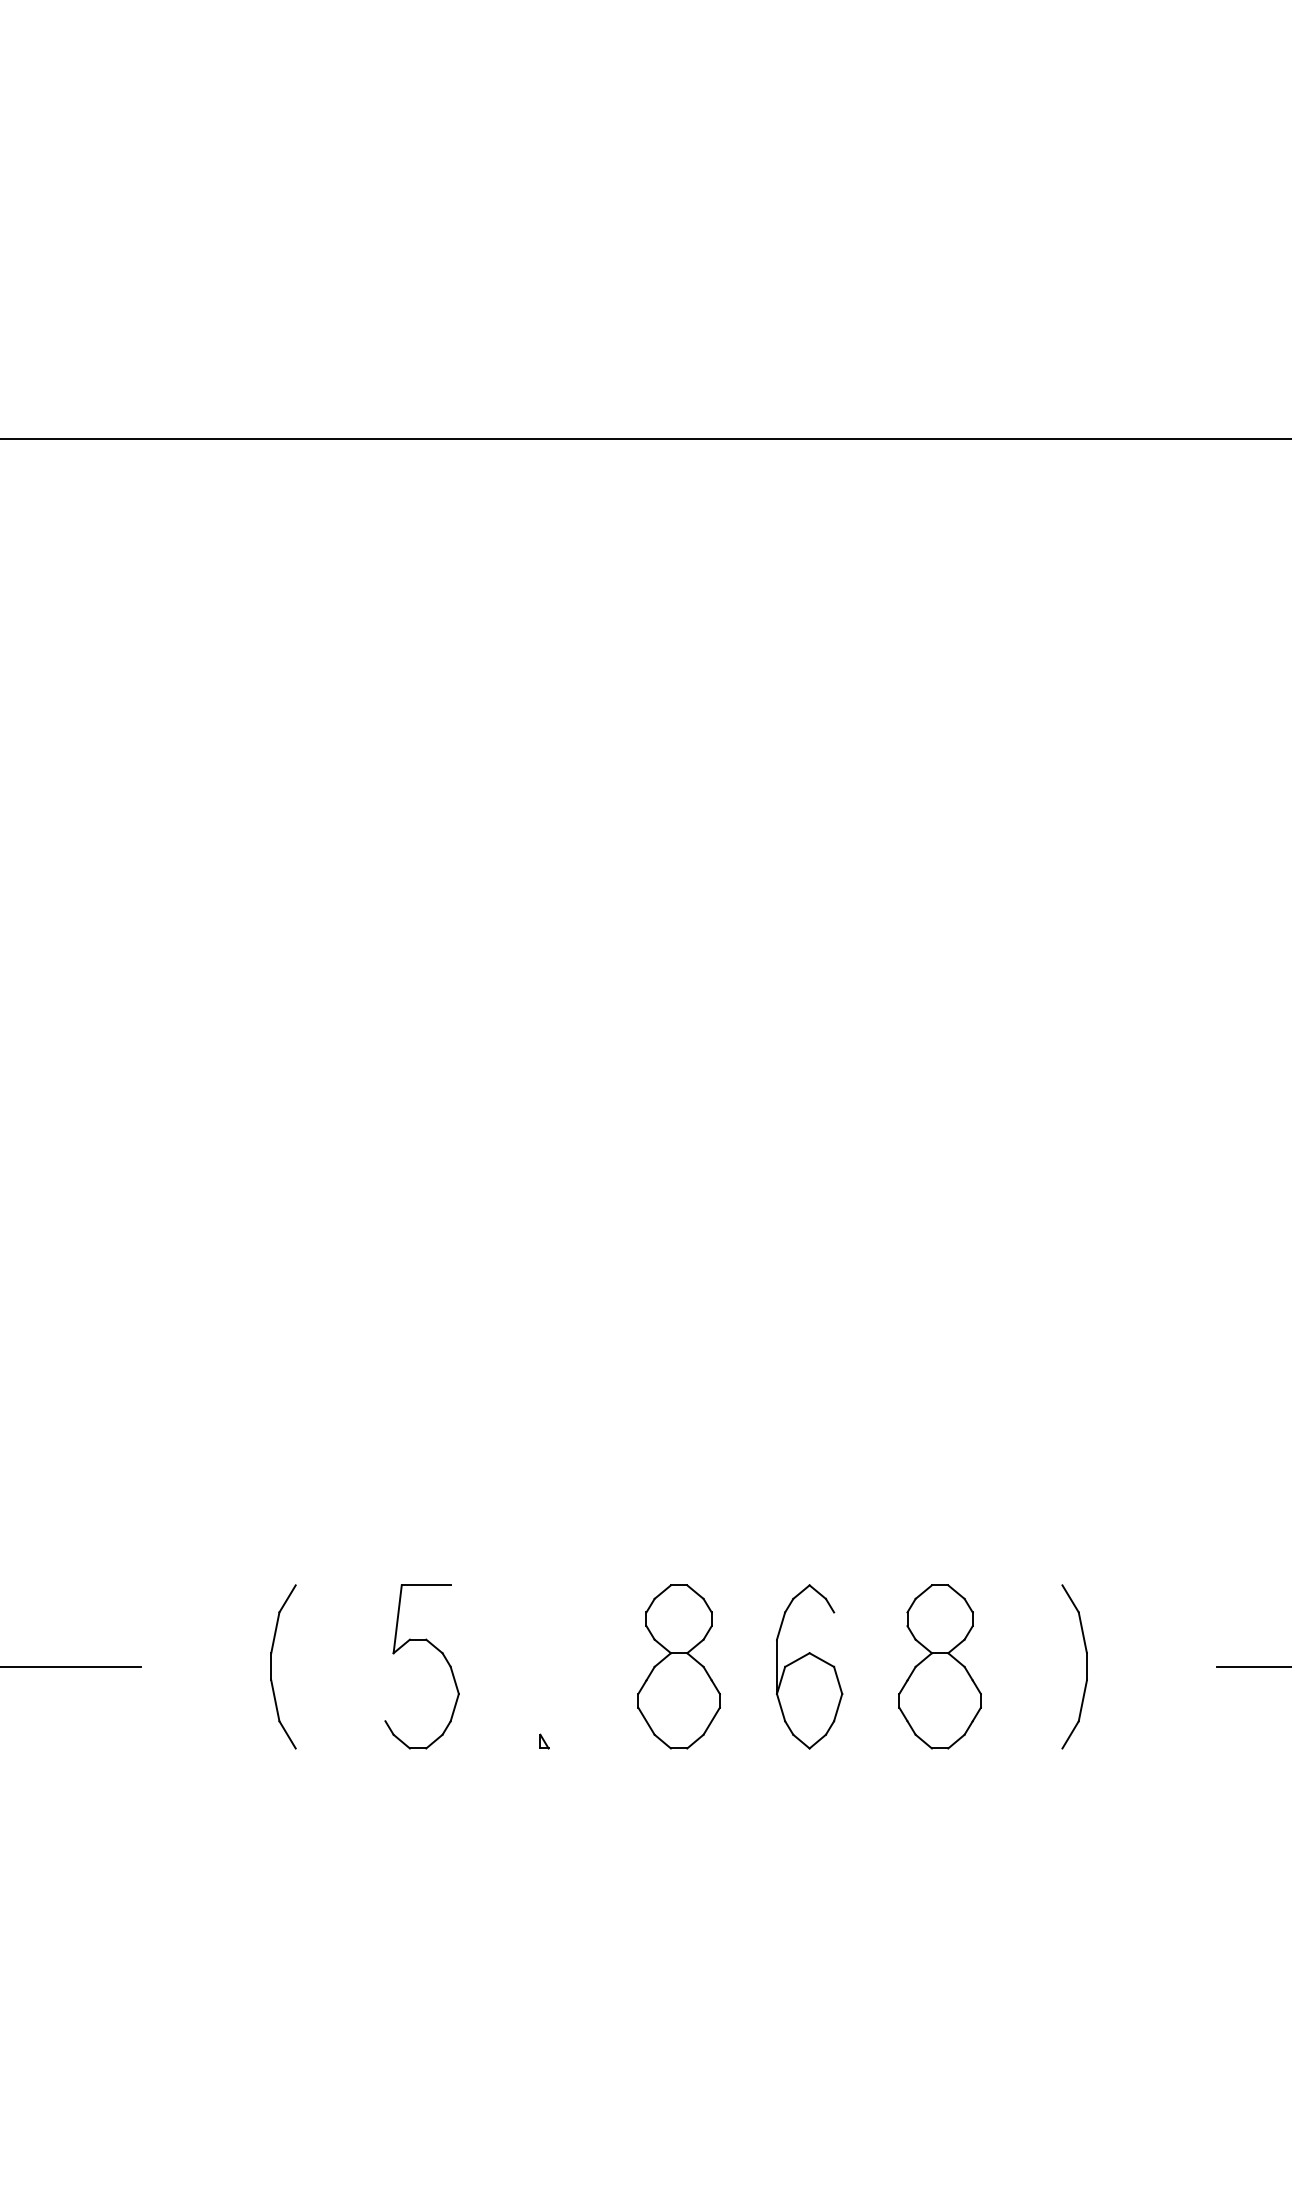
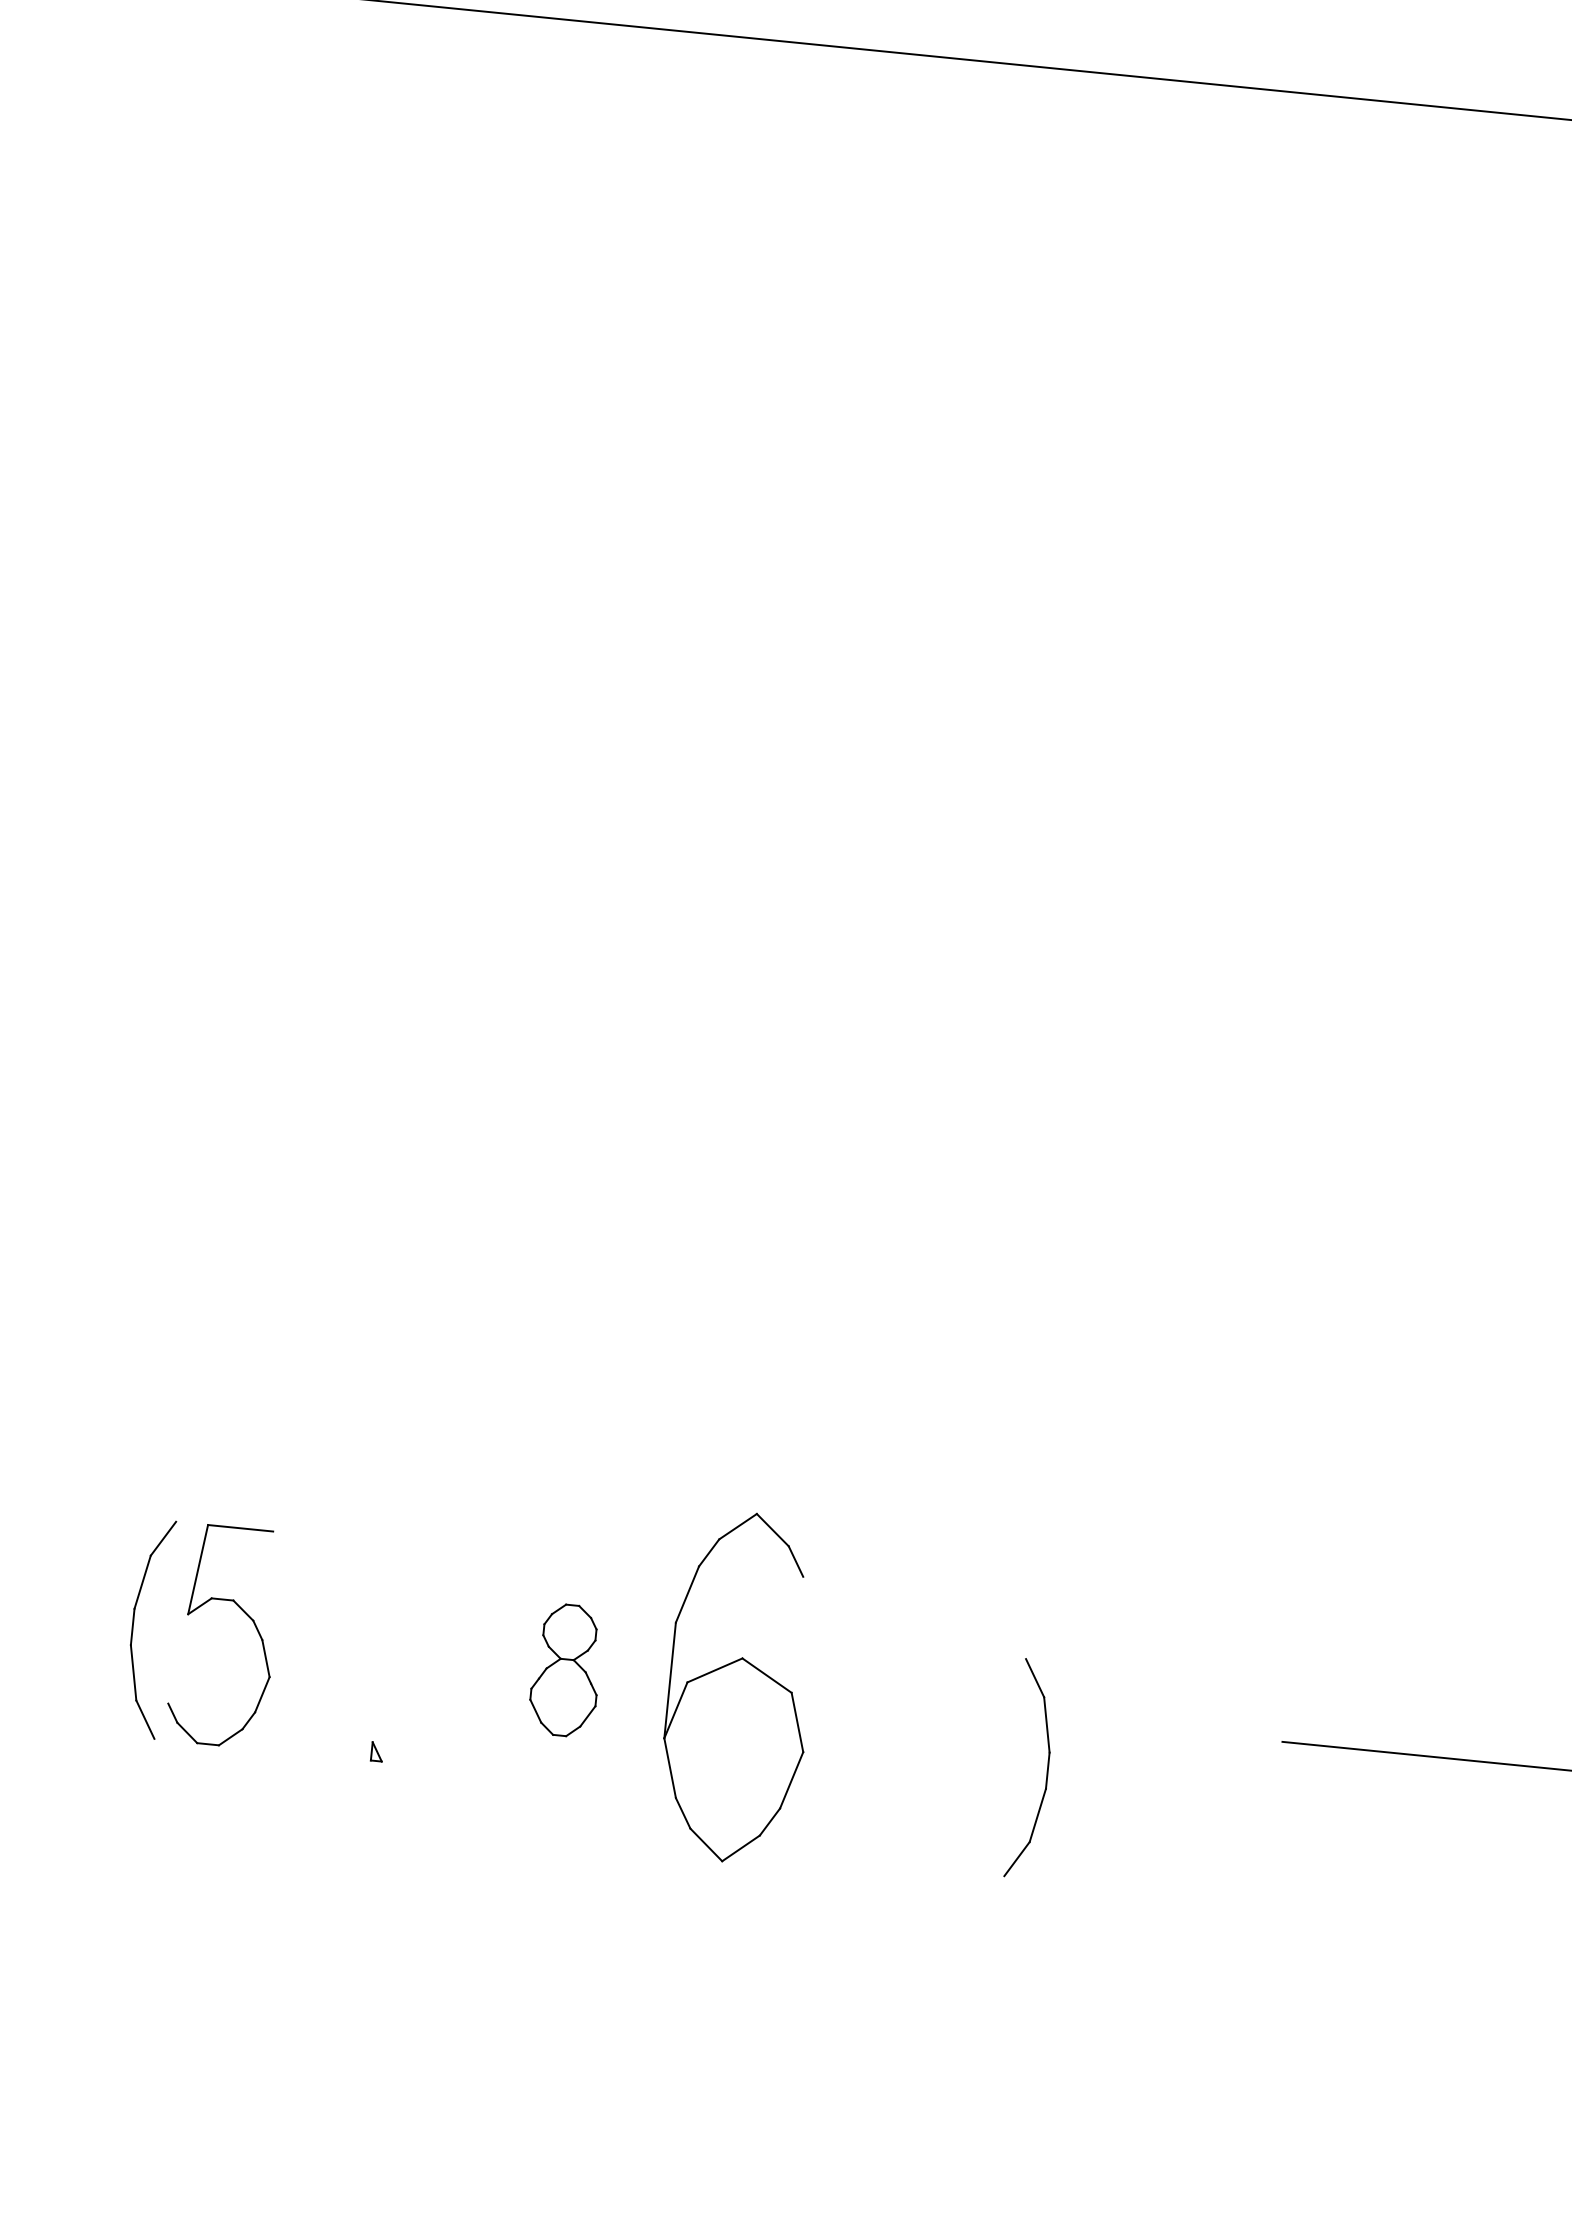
part: (271, 1666) -> (133, 1626), moved
part: (678, 1666) -> (565, 1669), size x0.6
part: (809, 1666) -> (739, 1687), size x1.6
part: (939, 1666) -> (912, 1704), removed
part: (1086, 1666) -> (1047, 1770), moved

